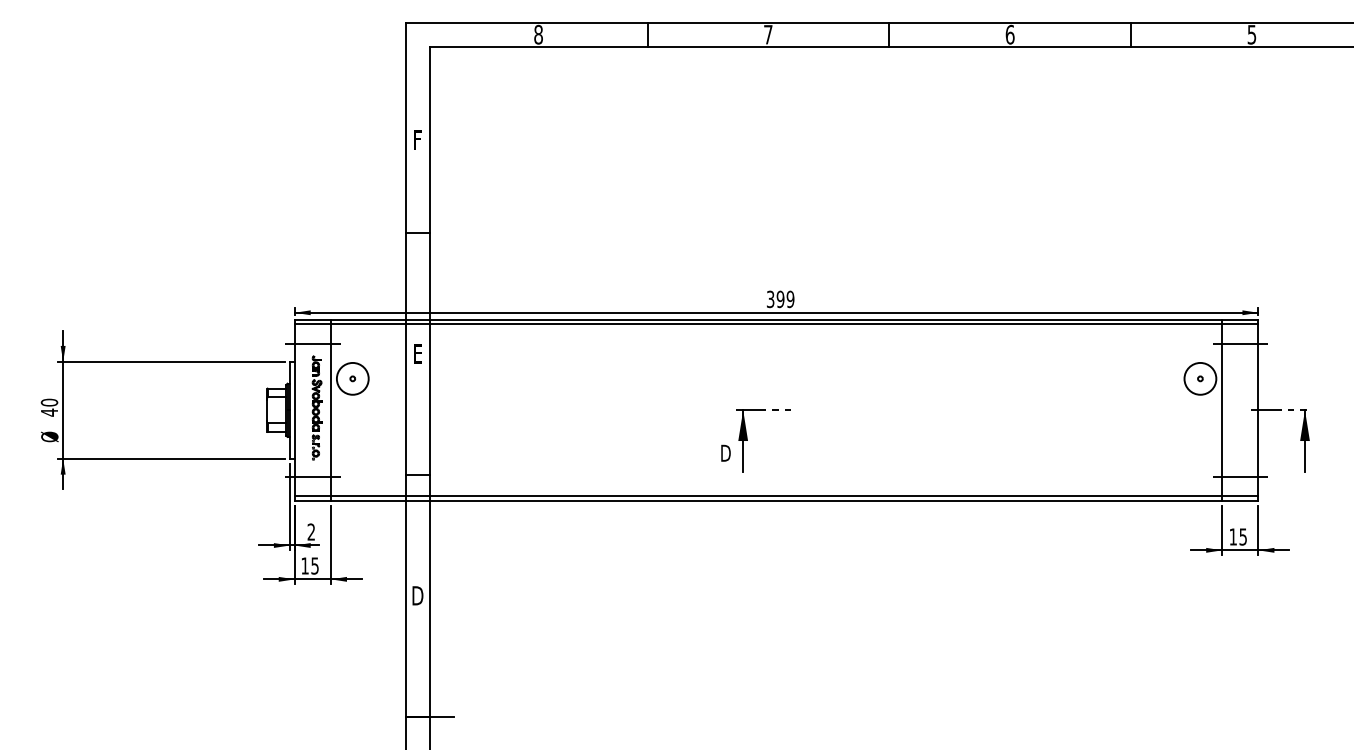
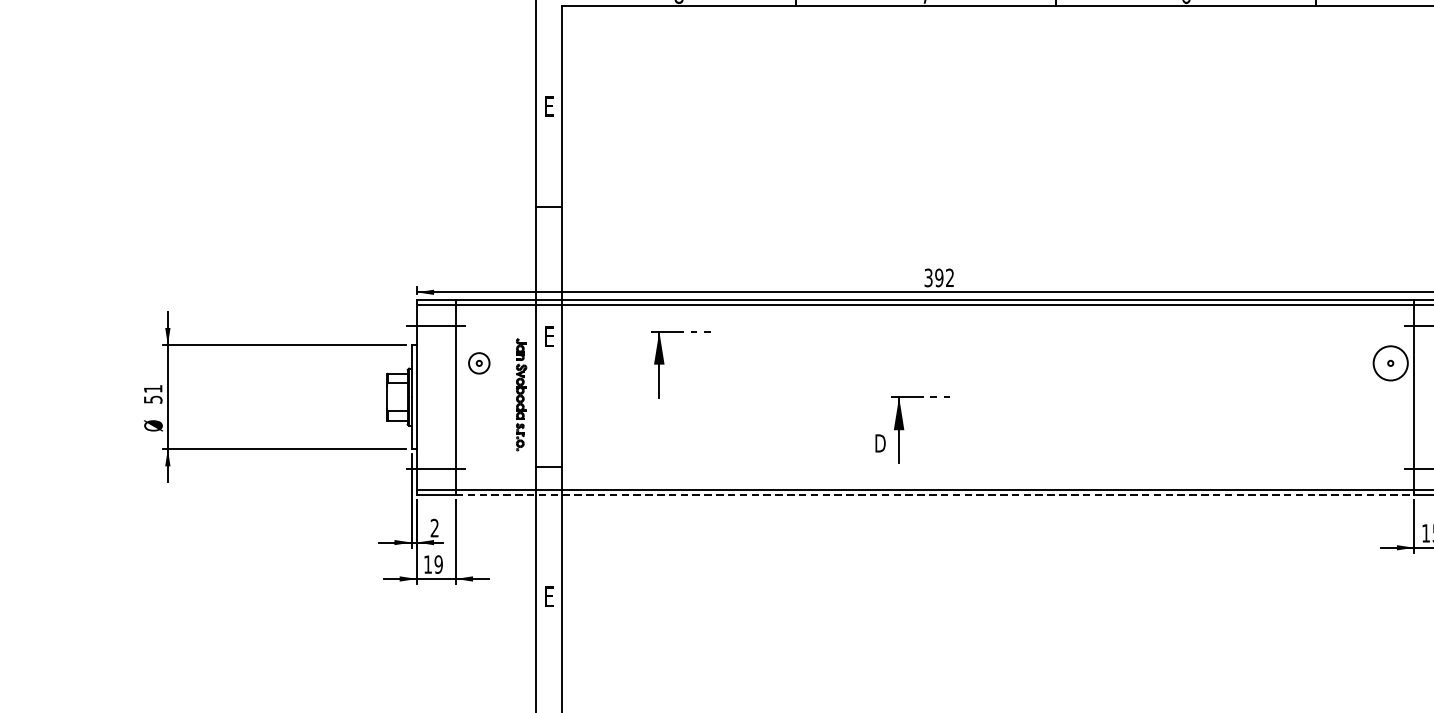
text: (418, 143) -> (549, 110), F -> E
text: (790, 299) -> (949, 278), 399 -> 392
circle: (352, 378) -> (478, 362), size x0.6
part: (524, 379) -> (663, 364), added
text: (49, 407) -> (153, 394), 40 -> 51
part: (316, 407) -> (520, 394), moved
line: (776, 501) -> (934, 495), solid -> dashed
text: (314, 565) -> (438, 564), 15 -> 19
text: (417, 595) -> (548, 596), D -> E

